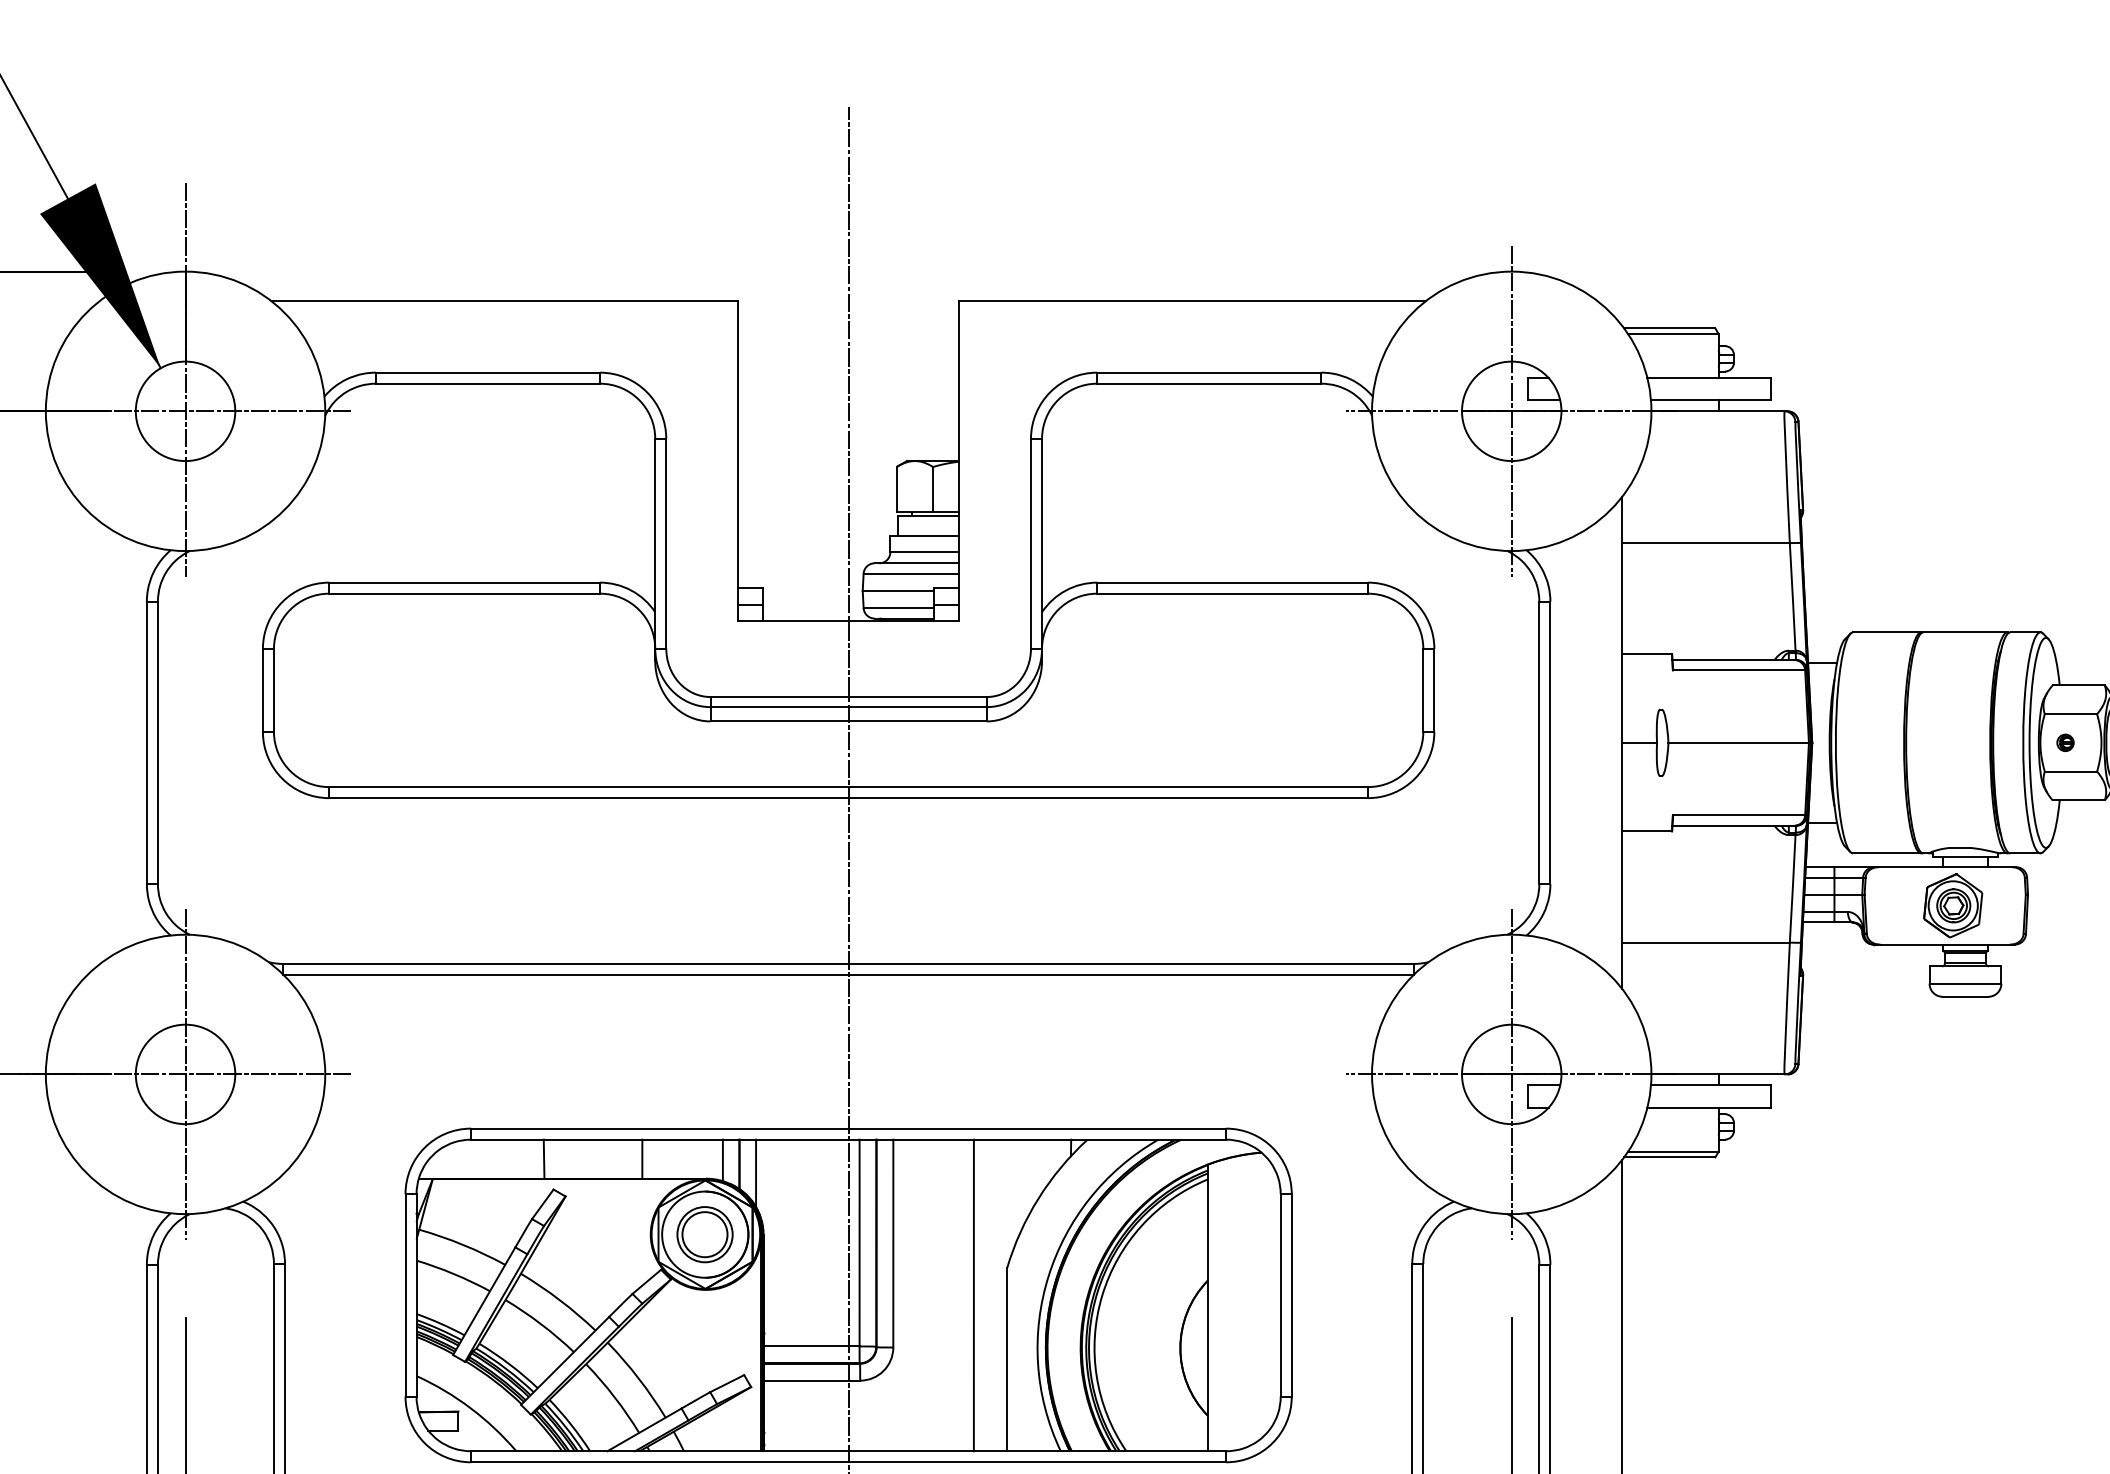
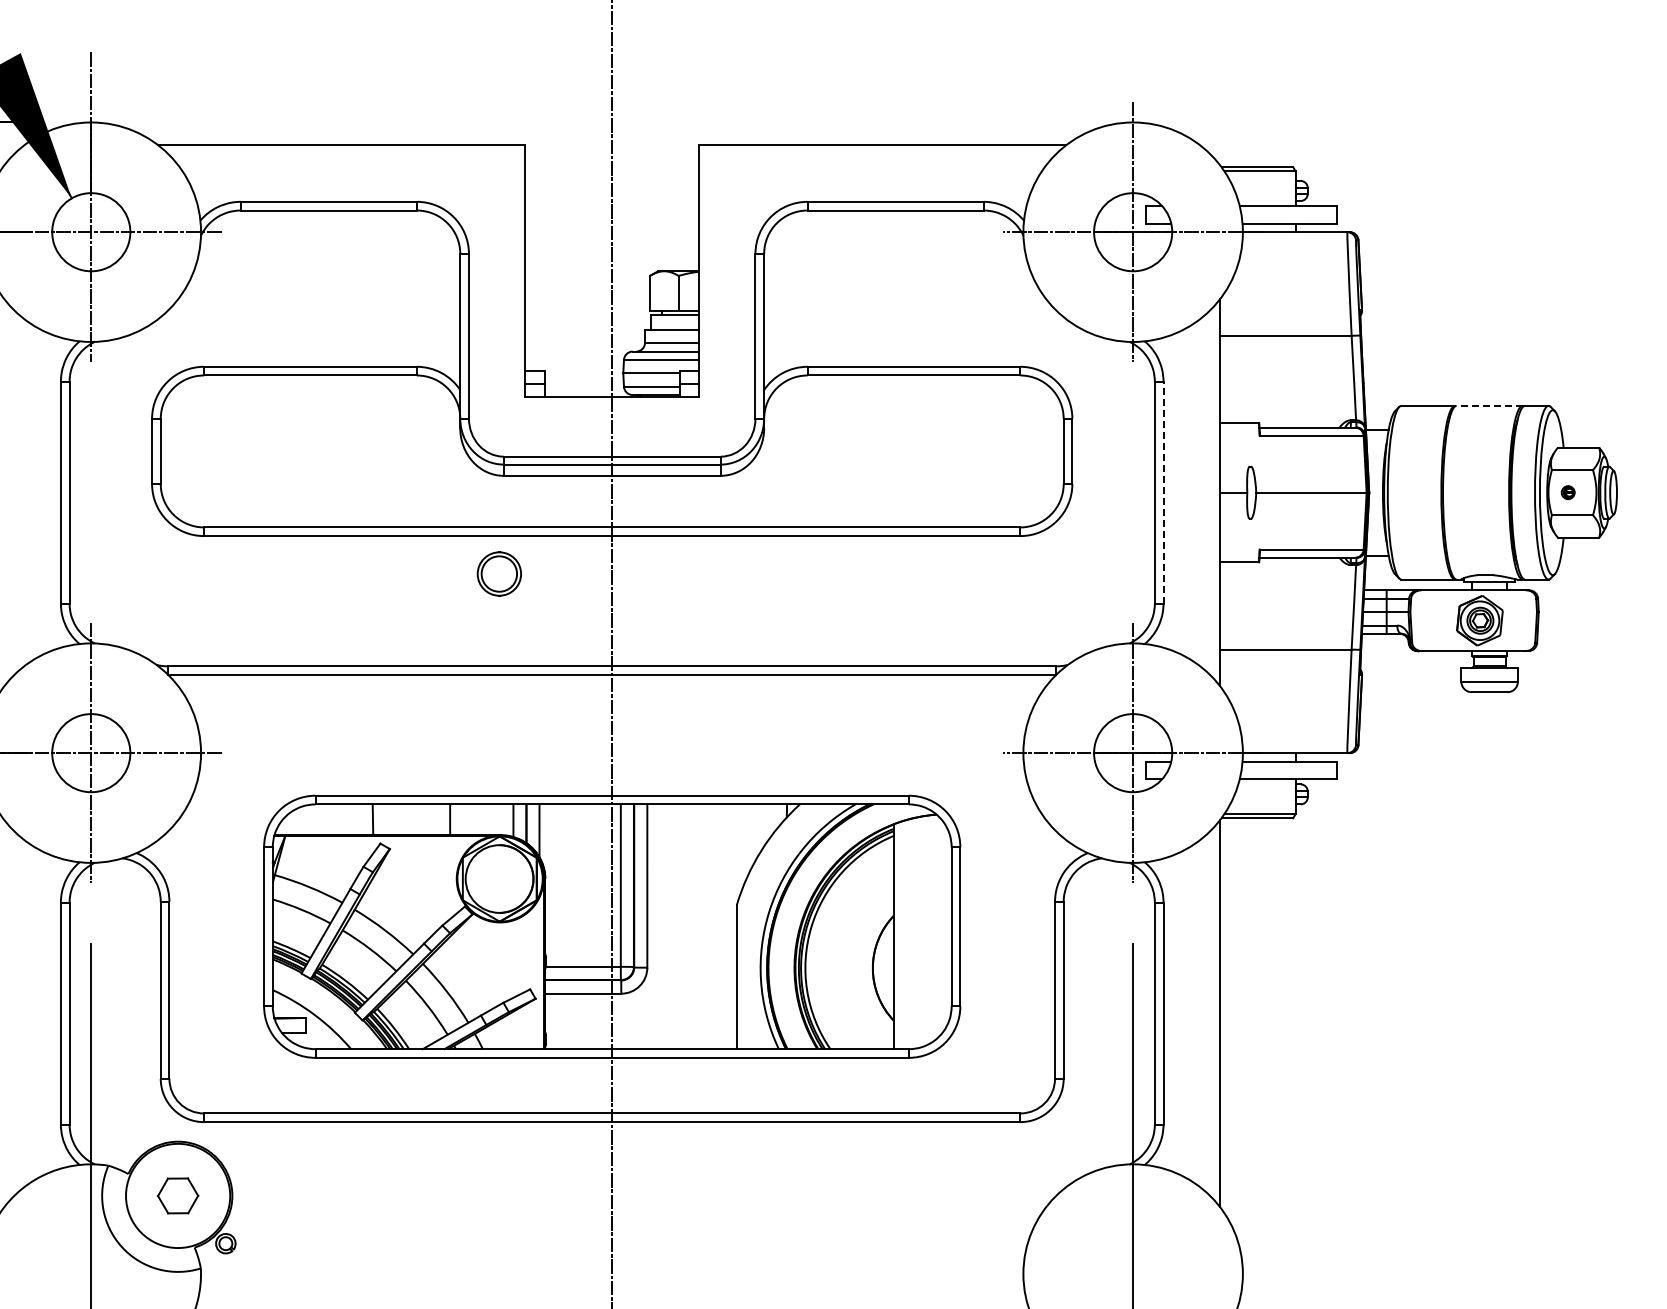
line: (1965, 631) -> (1489, 405), solid -> dashed
line: (1550, 742) -> (1163, 492), solid -> dashed
part: (703, 1233) -> (498, 573), moved
line: (973, 1295) -> (710, 926), removed

